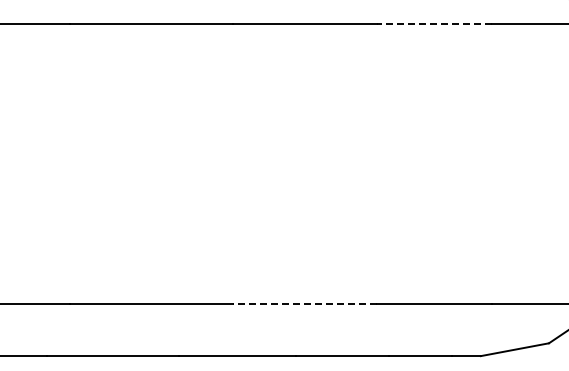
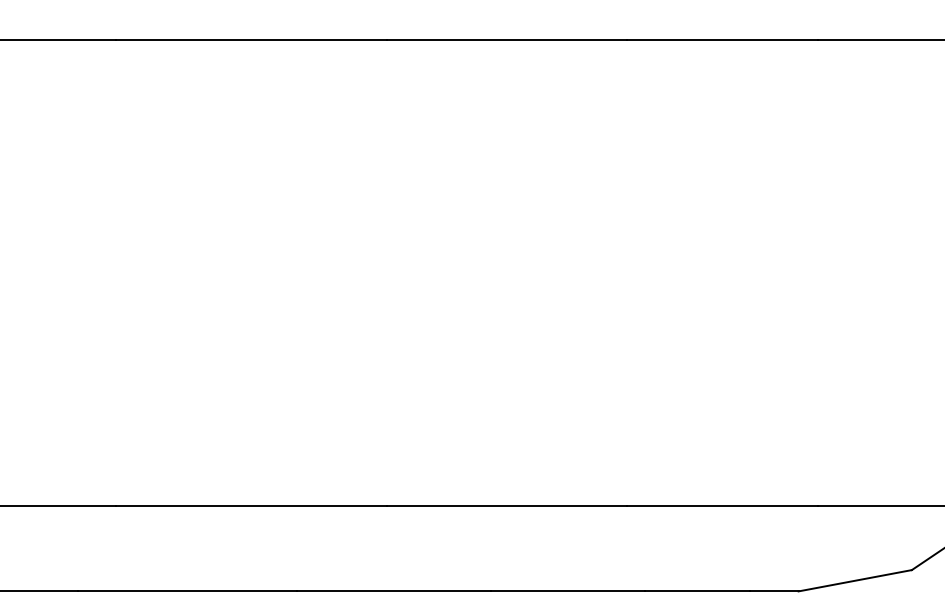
line: (434, 24) -> (721, 40), dashed -> solid
line: (304, 304) -> (505, 505), dashed -> solid

